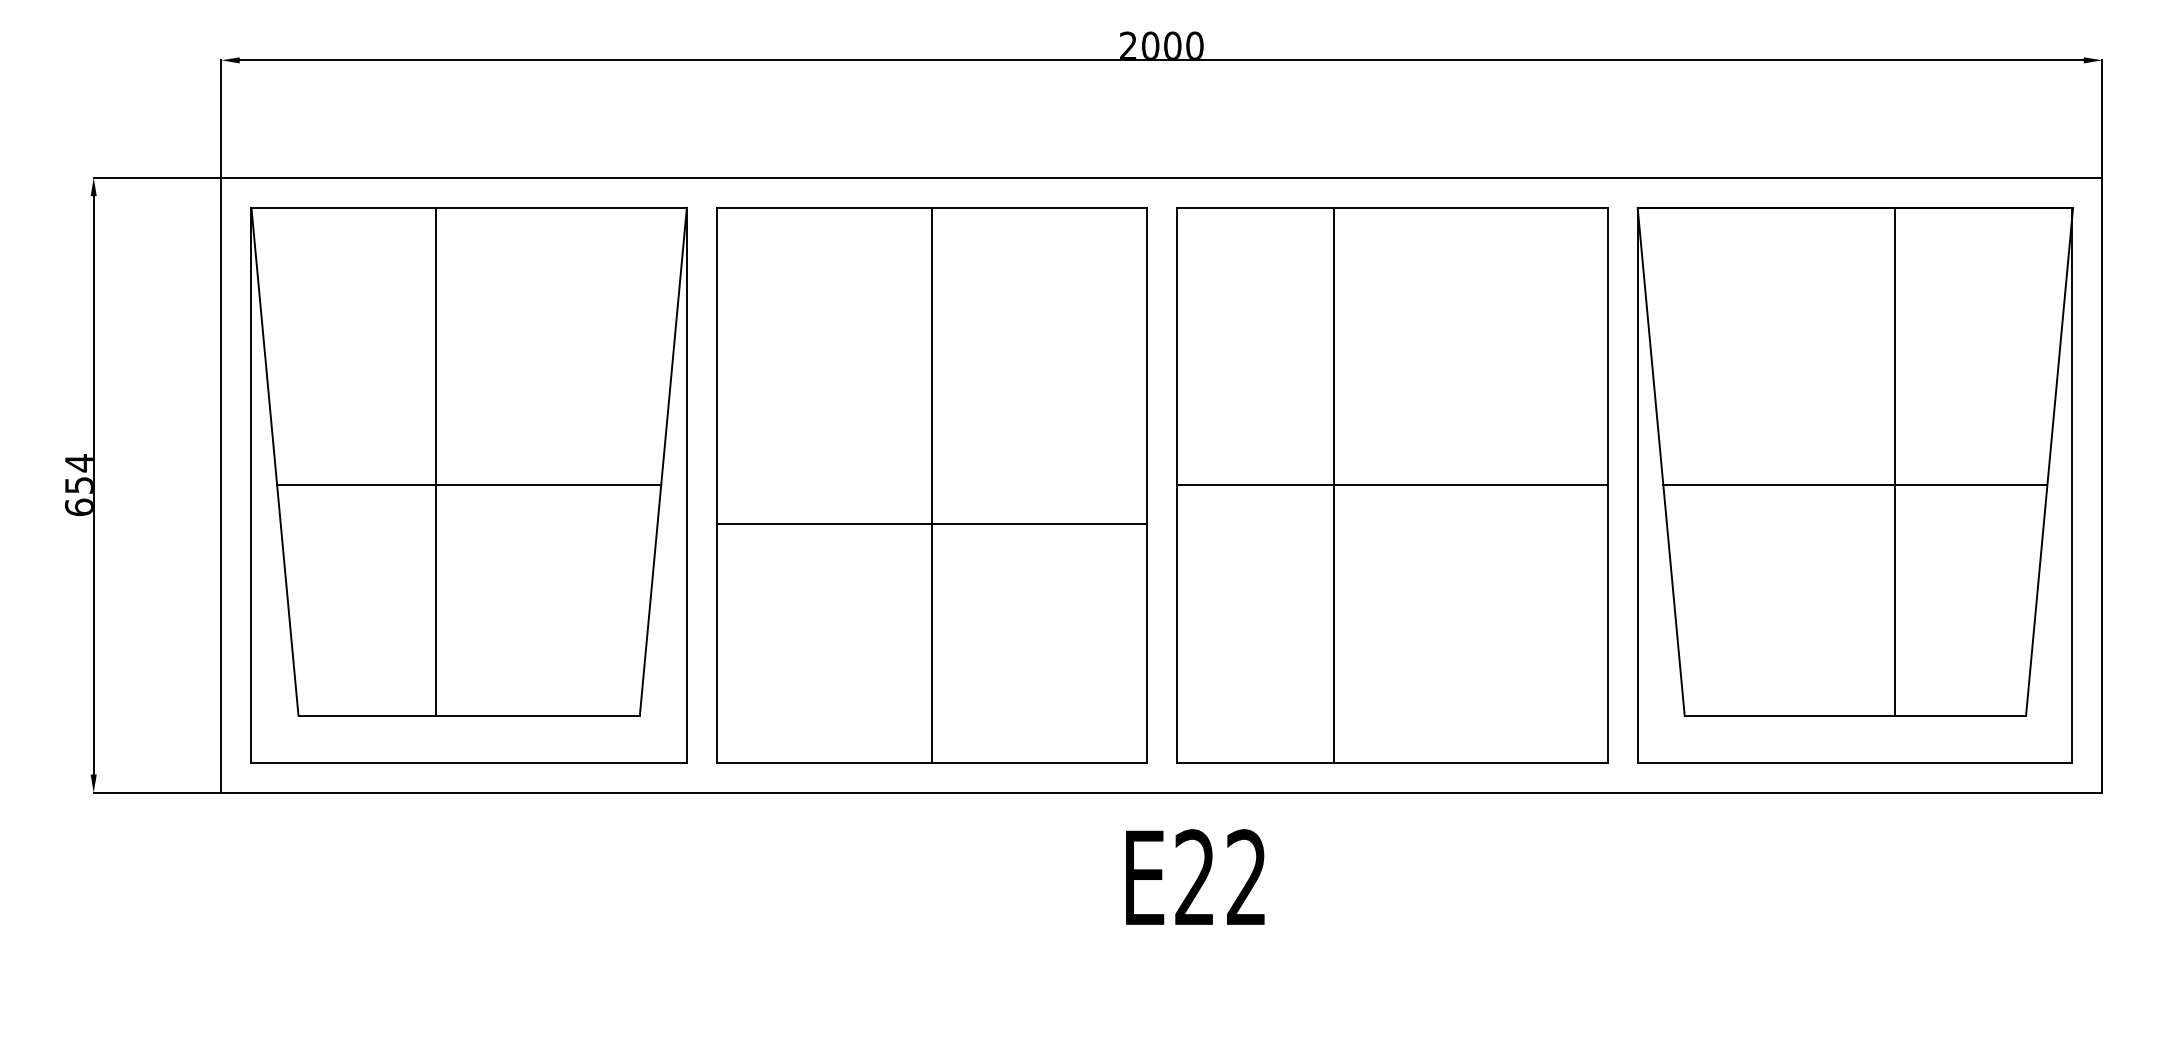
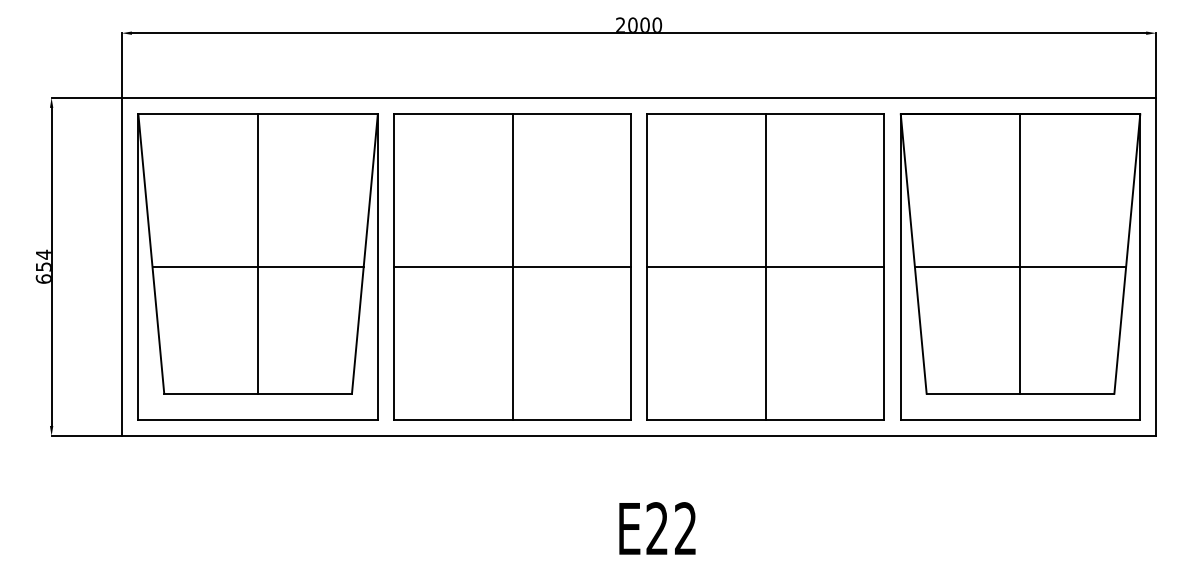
line: (437, 460) -> (258, 253), moved
line: (1895, 460) -> (1020, 253), moved
line: (1333, 484) -> (765, 266), moved
line: (931, 522) -> (512, 266), moved
text: (1195, 877) -> (657, 528), moved

